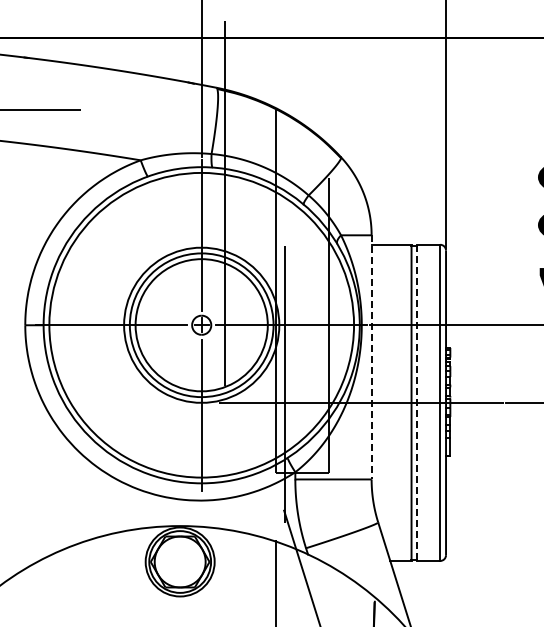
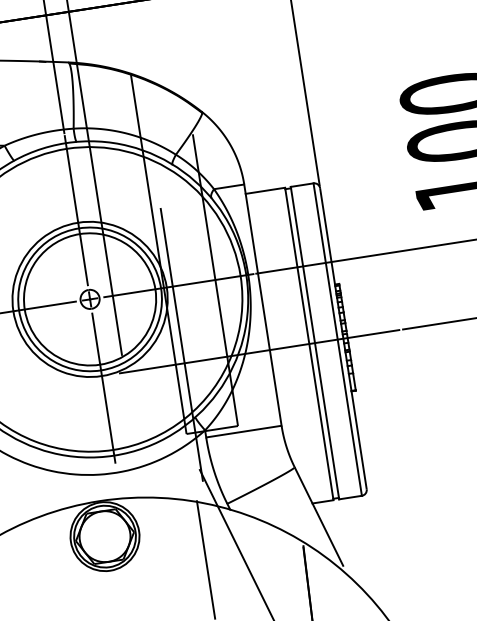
line: (371, 357) -> (262, 305), dashed -> solid
line: (417, 403) -> (315, 343), dashed -> solid

